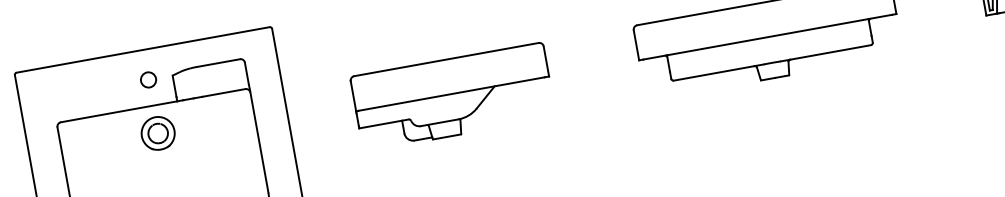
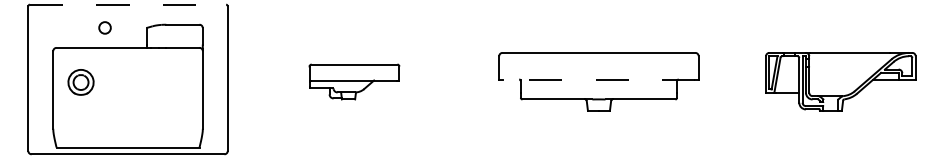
line: (767, 37) -> (598, 79), solid -> dashed
line: (143, 49) -> (128, 4), solid -> dashed
circle: (147, 79) -> (104, 27), moved
part: (453, 96) -> (354, 81), size x0.6
part: (157, 133) -> (80, 82), moved

